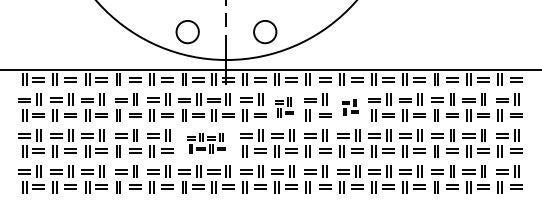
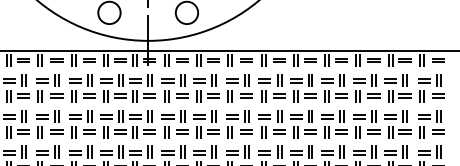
part: (284, 107) -> (206, 88), size x1.43
part: (350, 107) -> (272, 88), size x1.67
part: (206, 143) -> (128, 124), size x1.43

